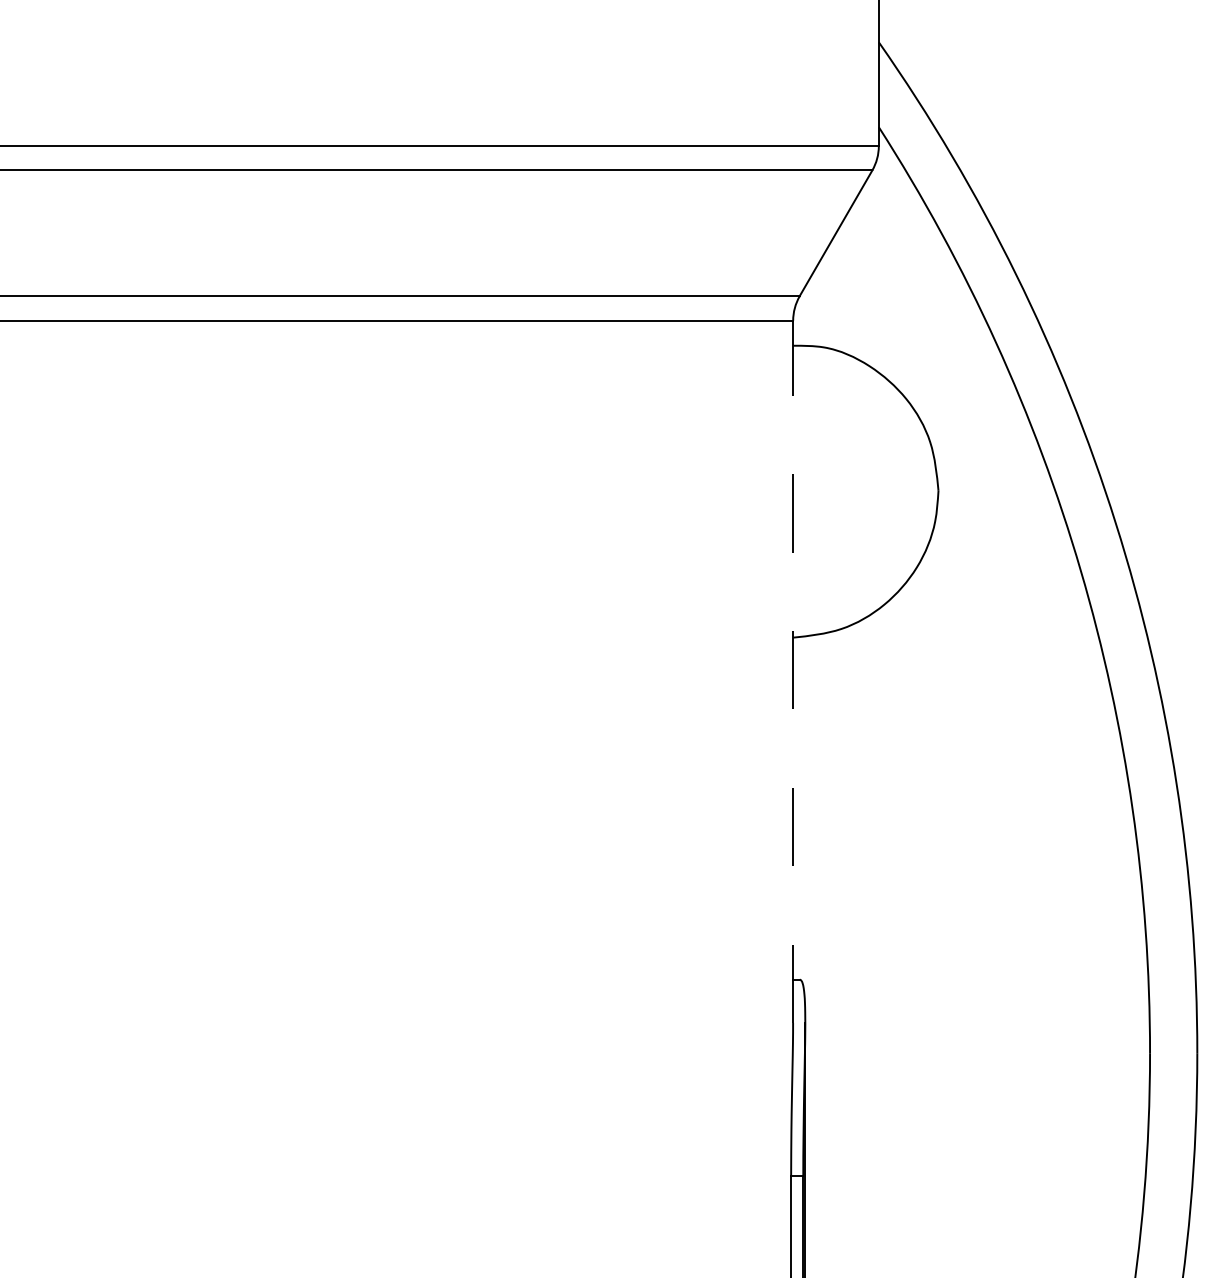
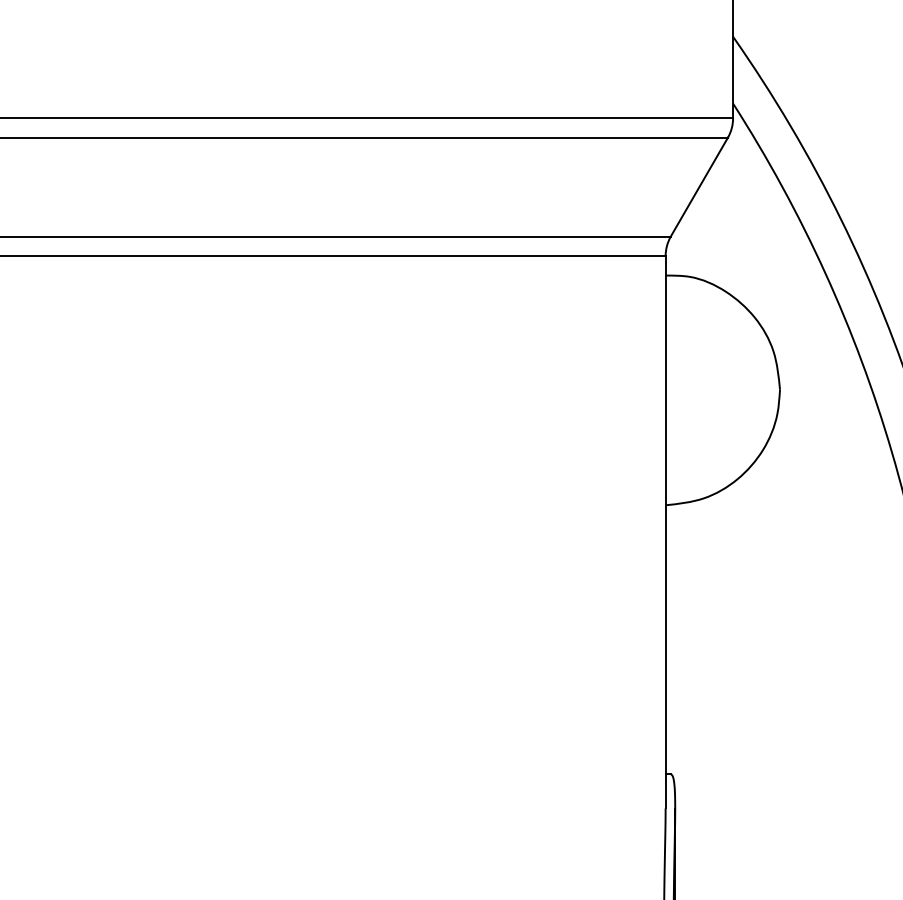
line: (793, 671) -> (665, 531), dashed -> solid

